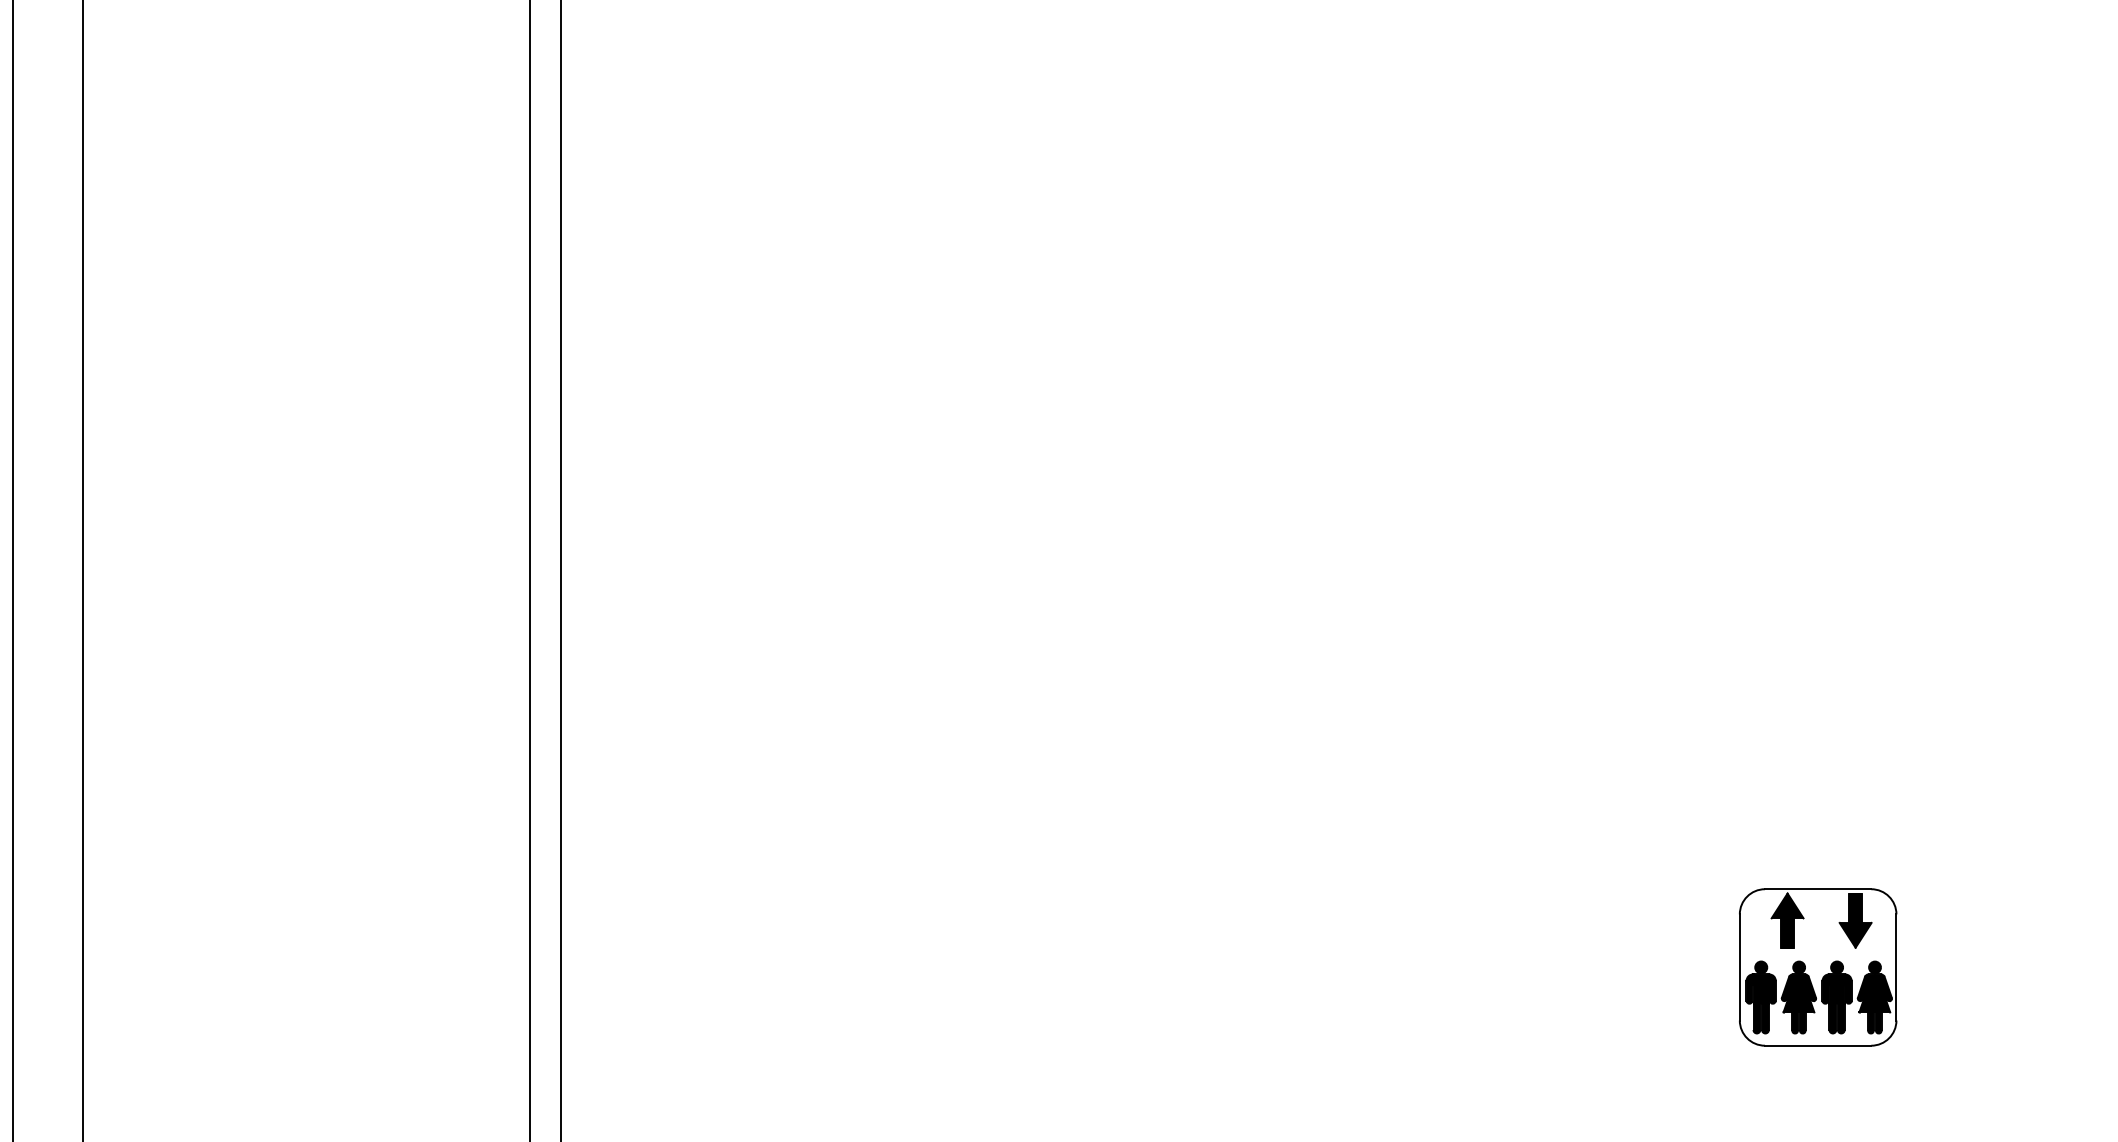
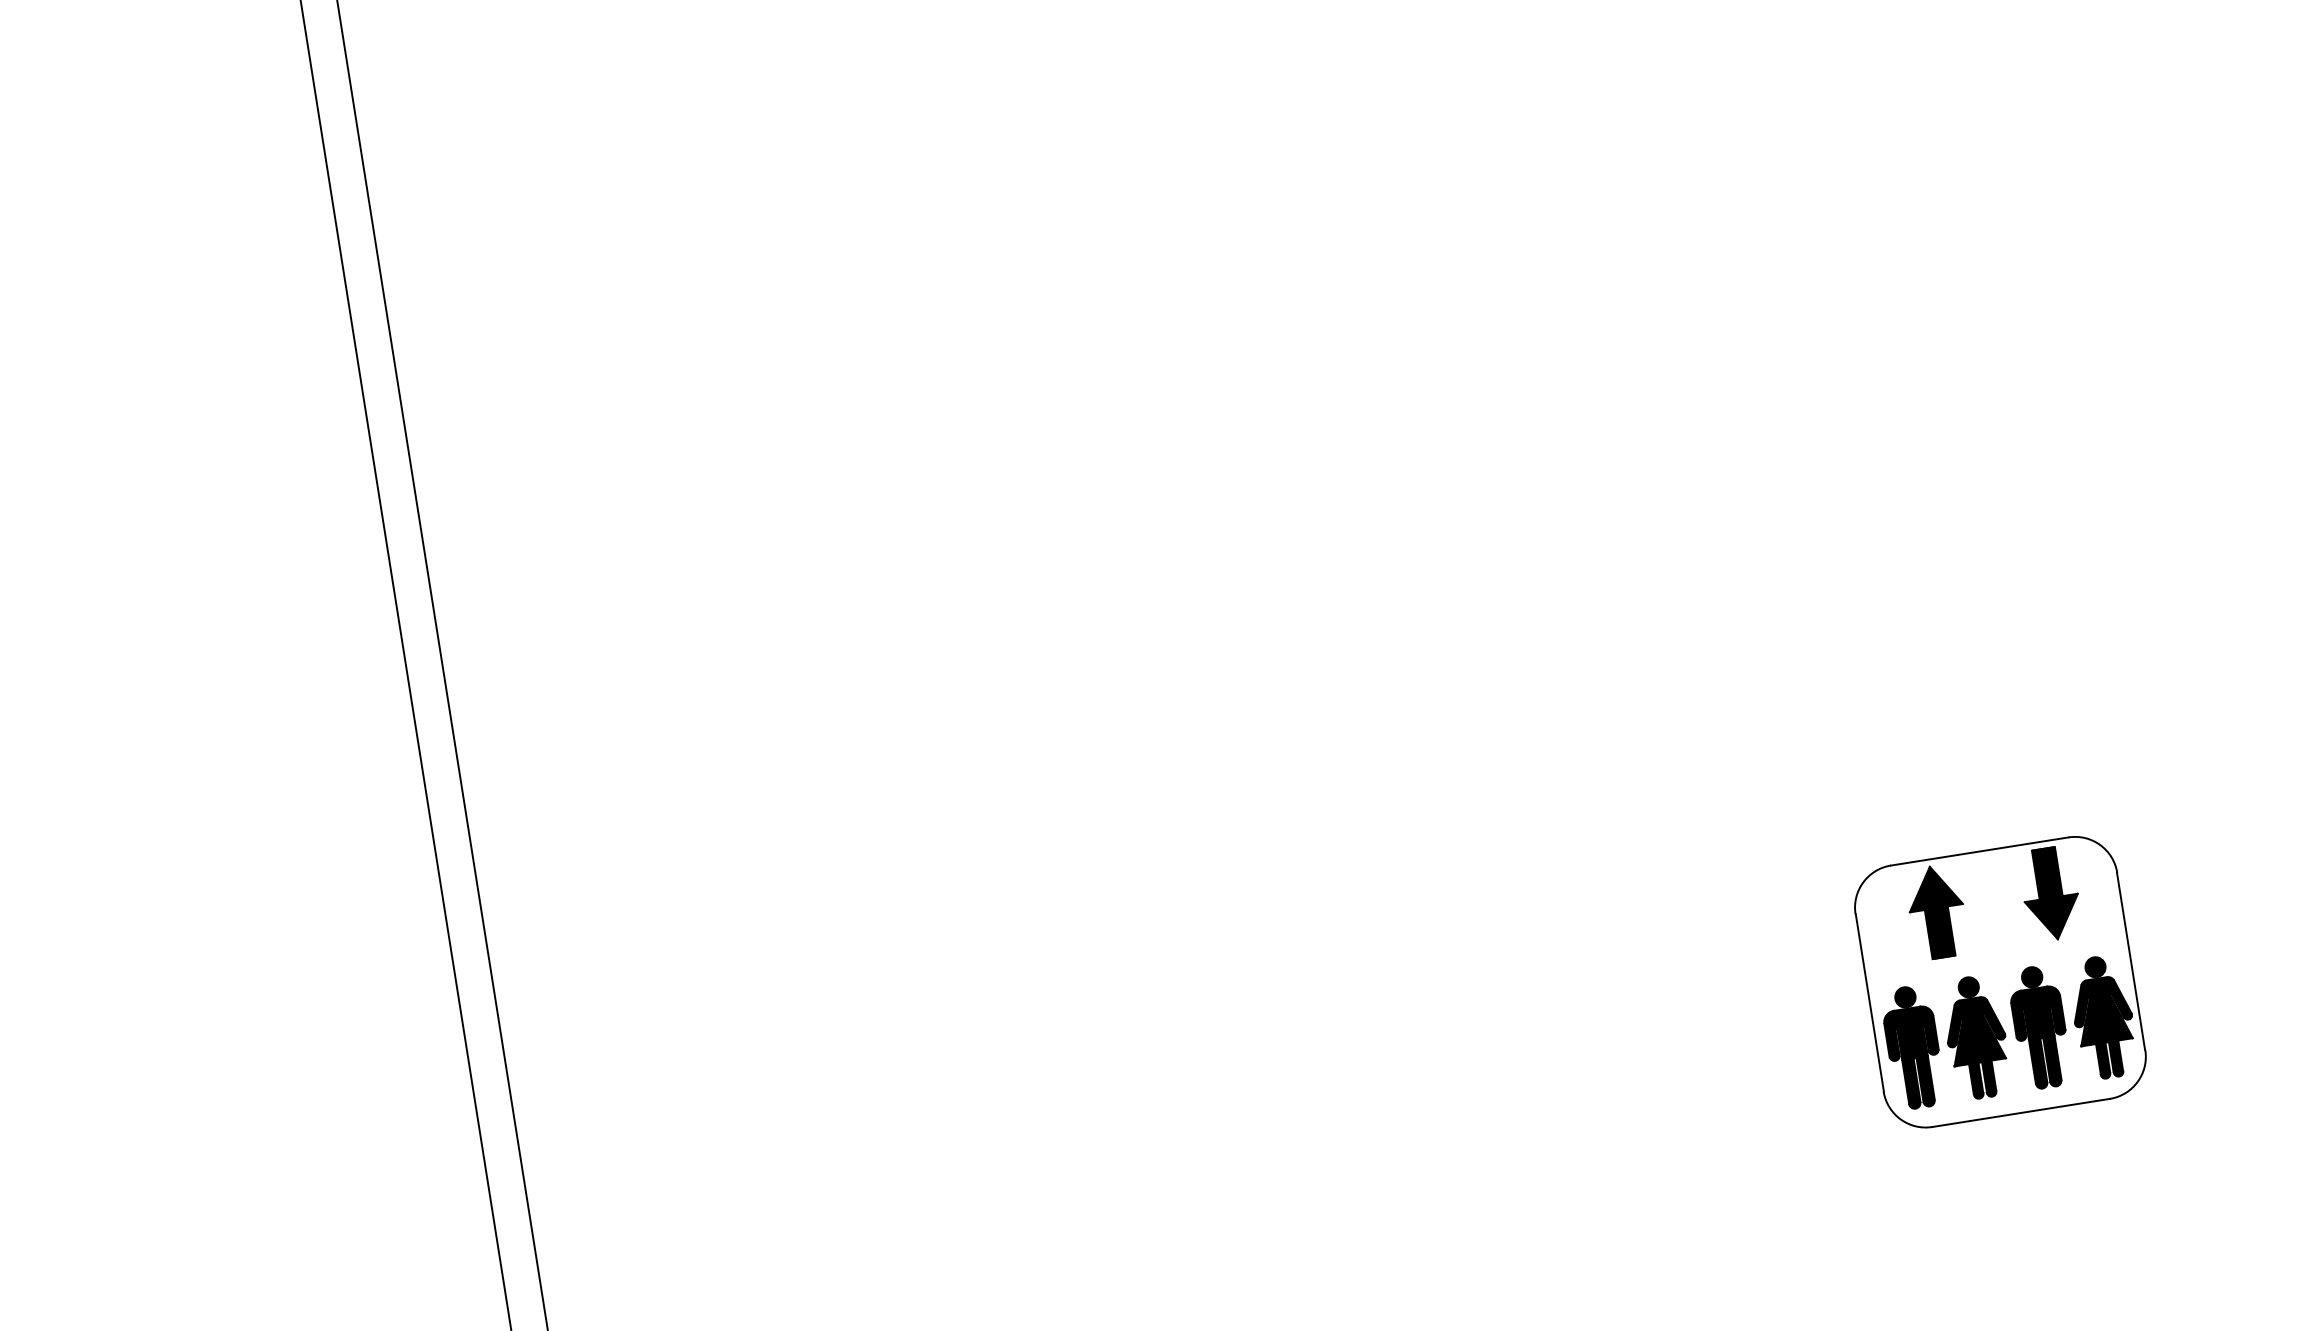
part: (1817, 967) -> (1999, 982), size x1.43

